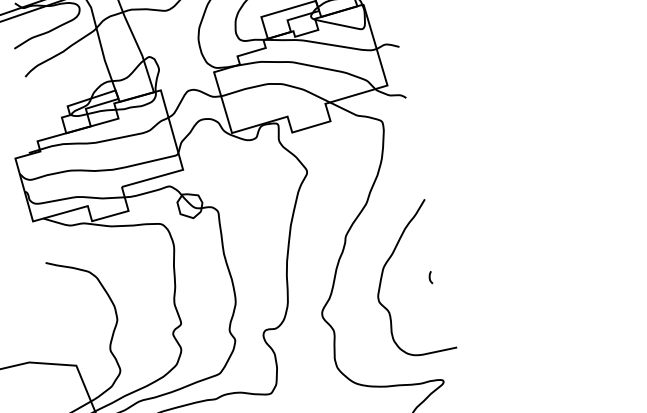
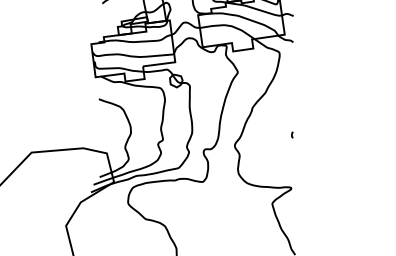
curve: (384, 273) -> (269, 129), removed

